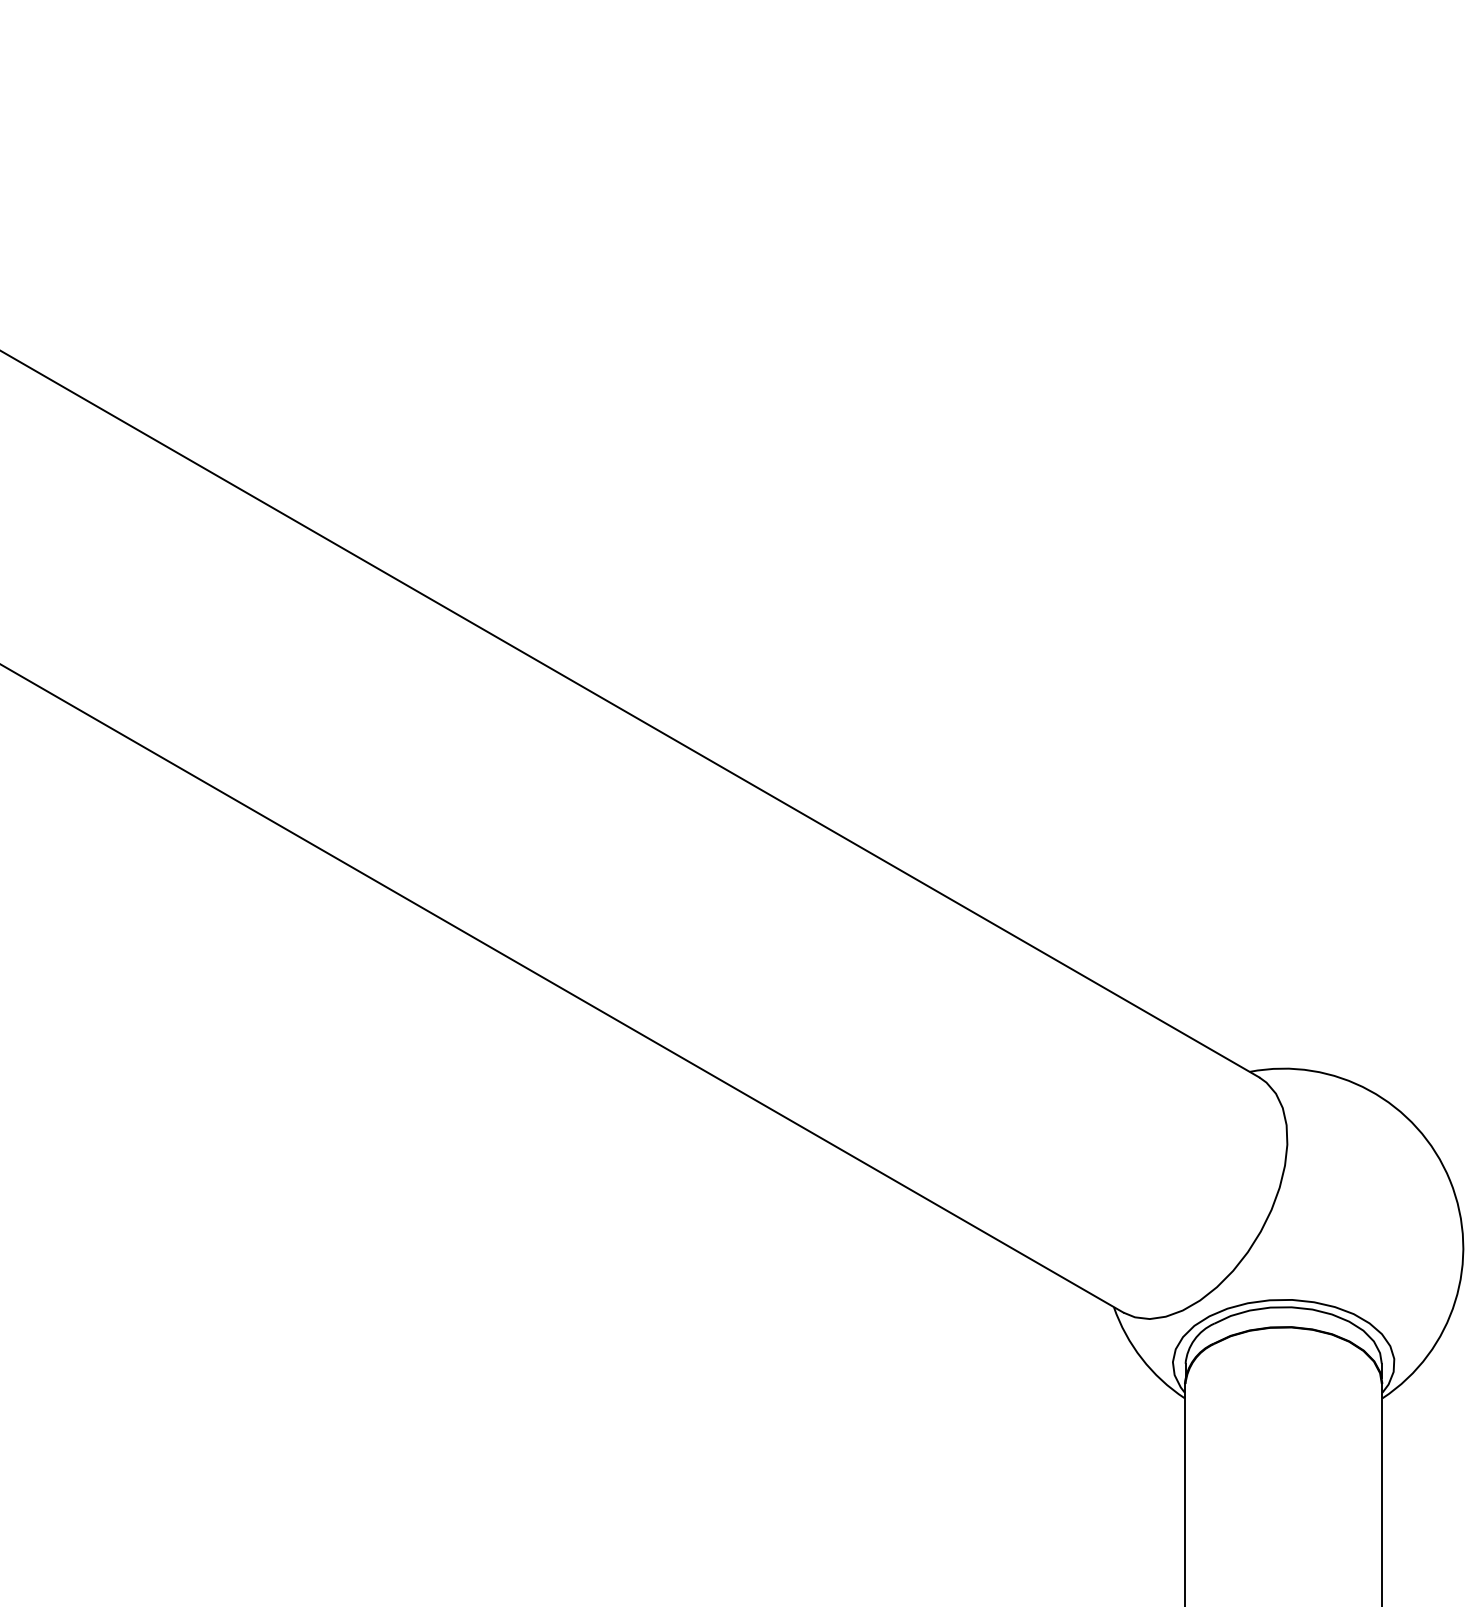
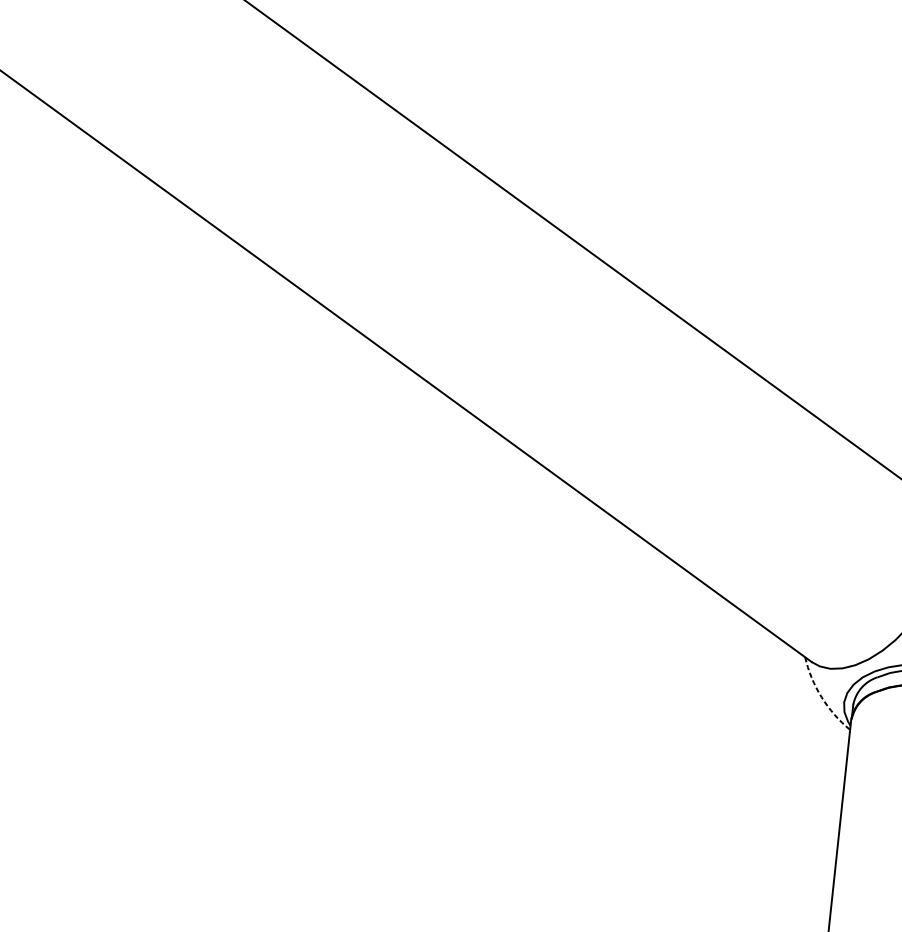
arc: (1141, 1358) -> (821, 697), solid -> dashed

